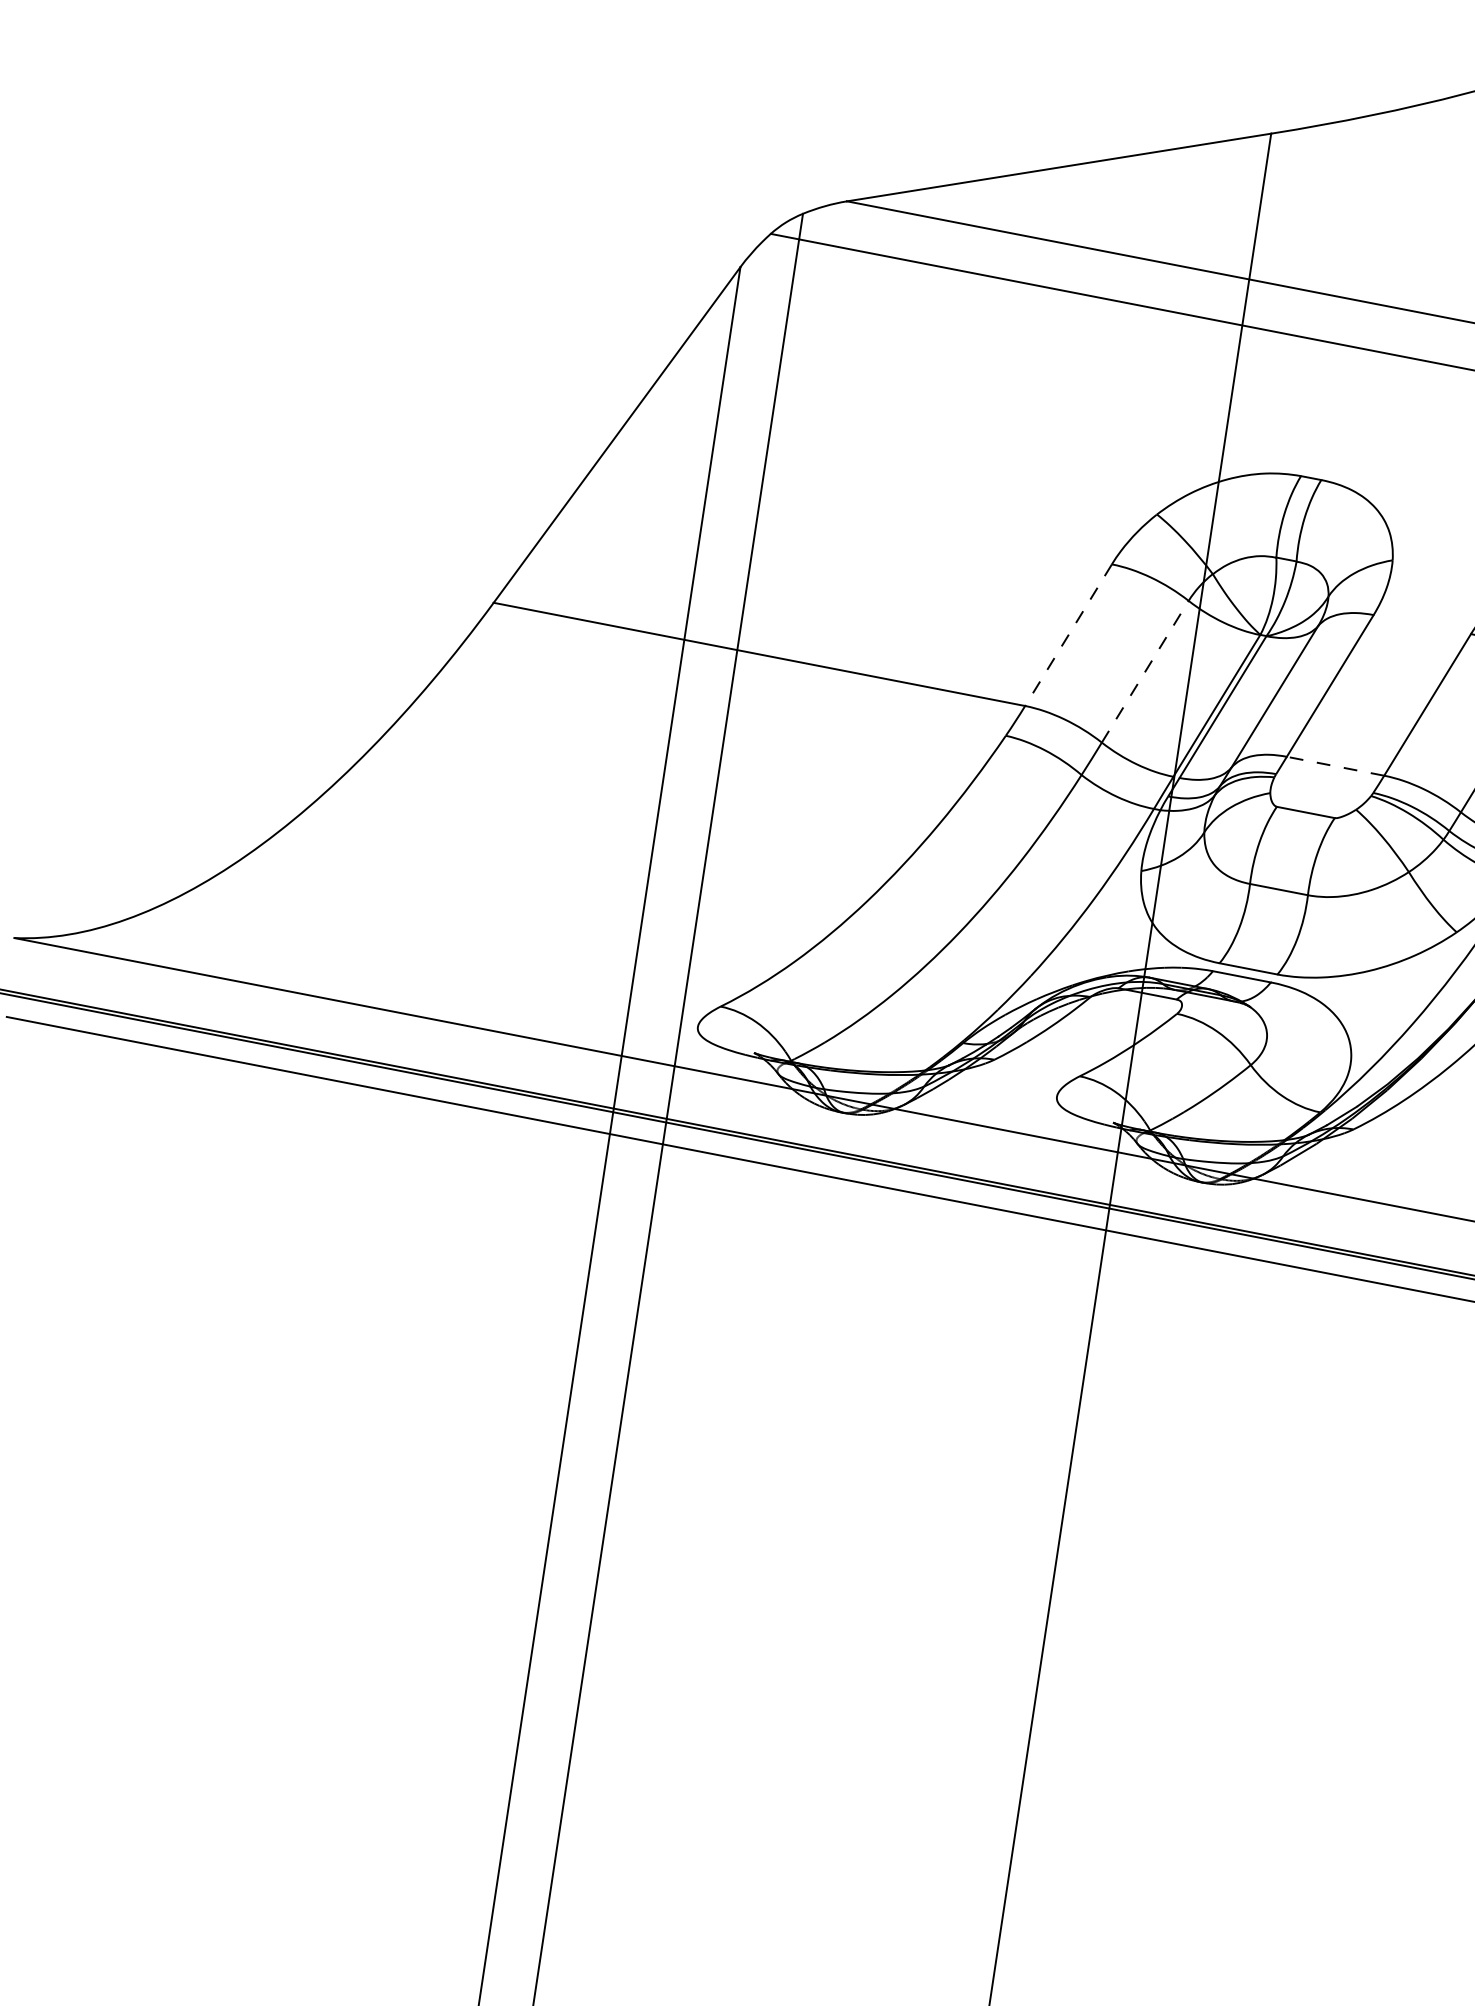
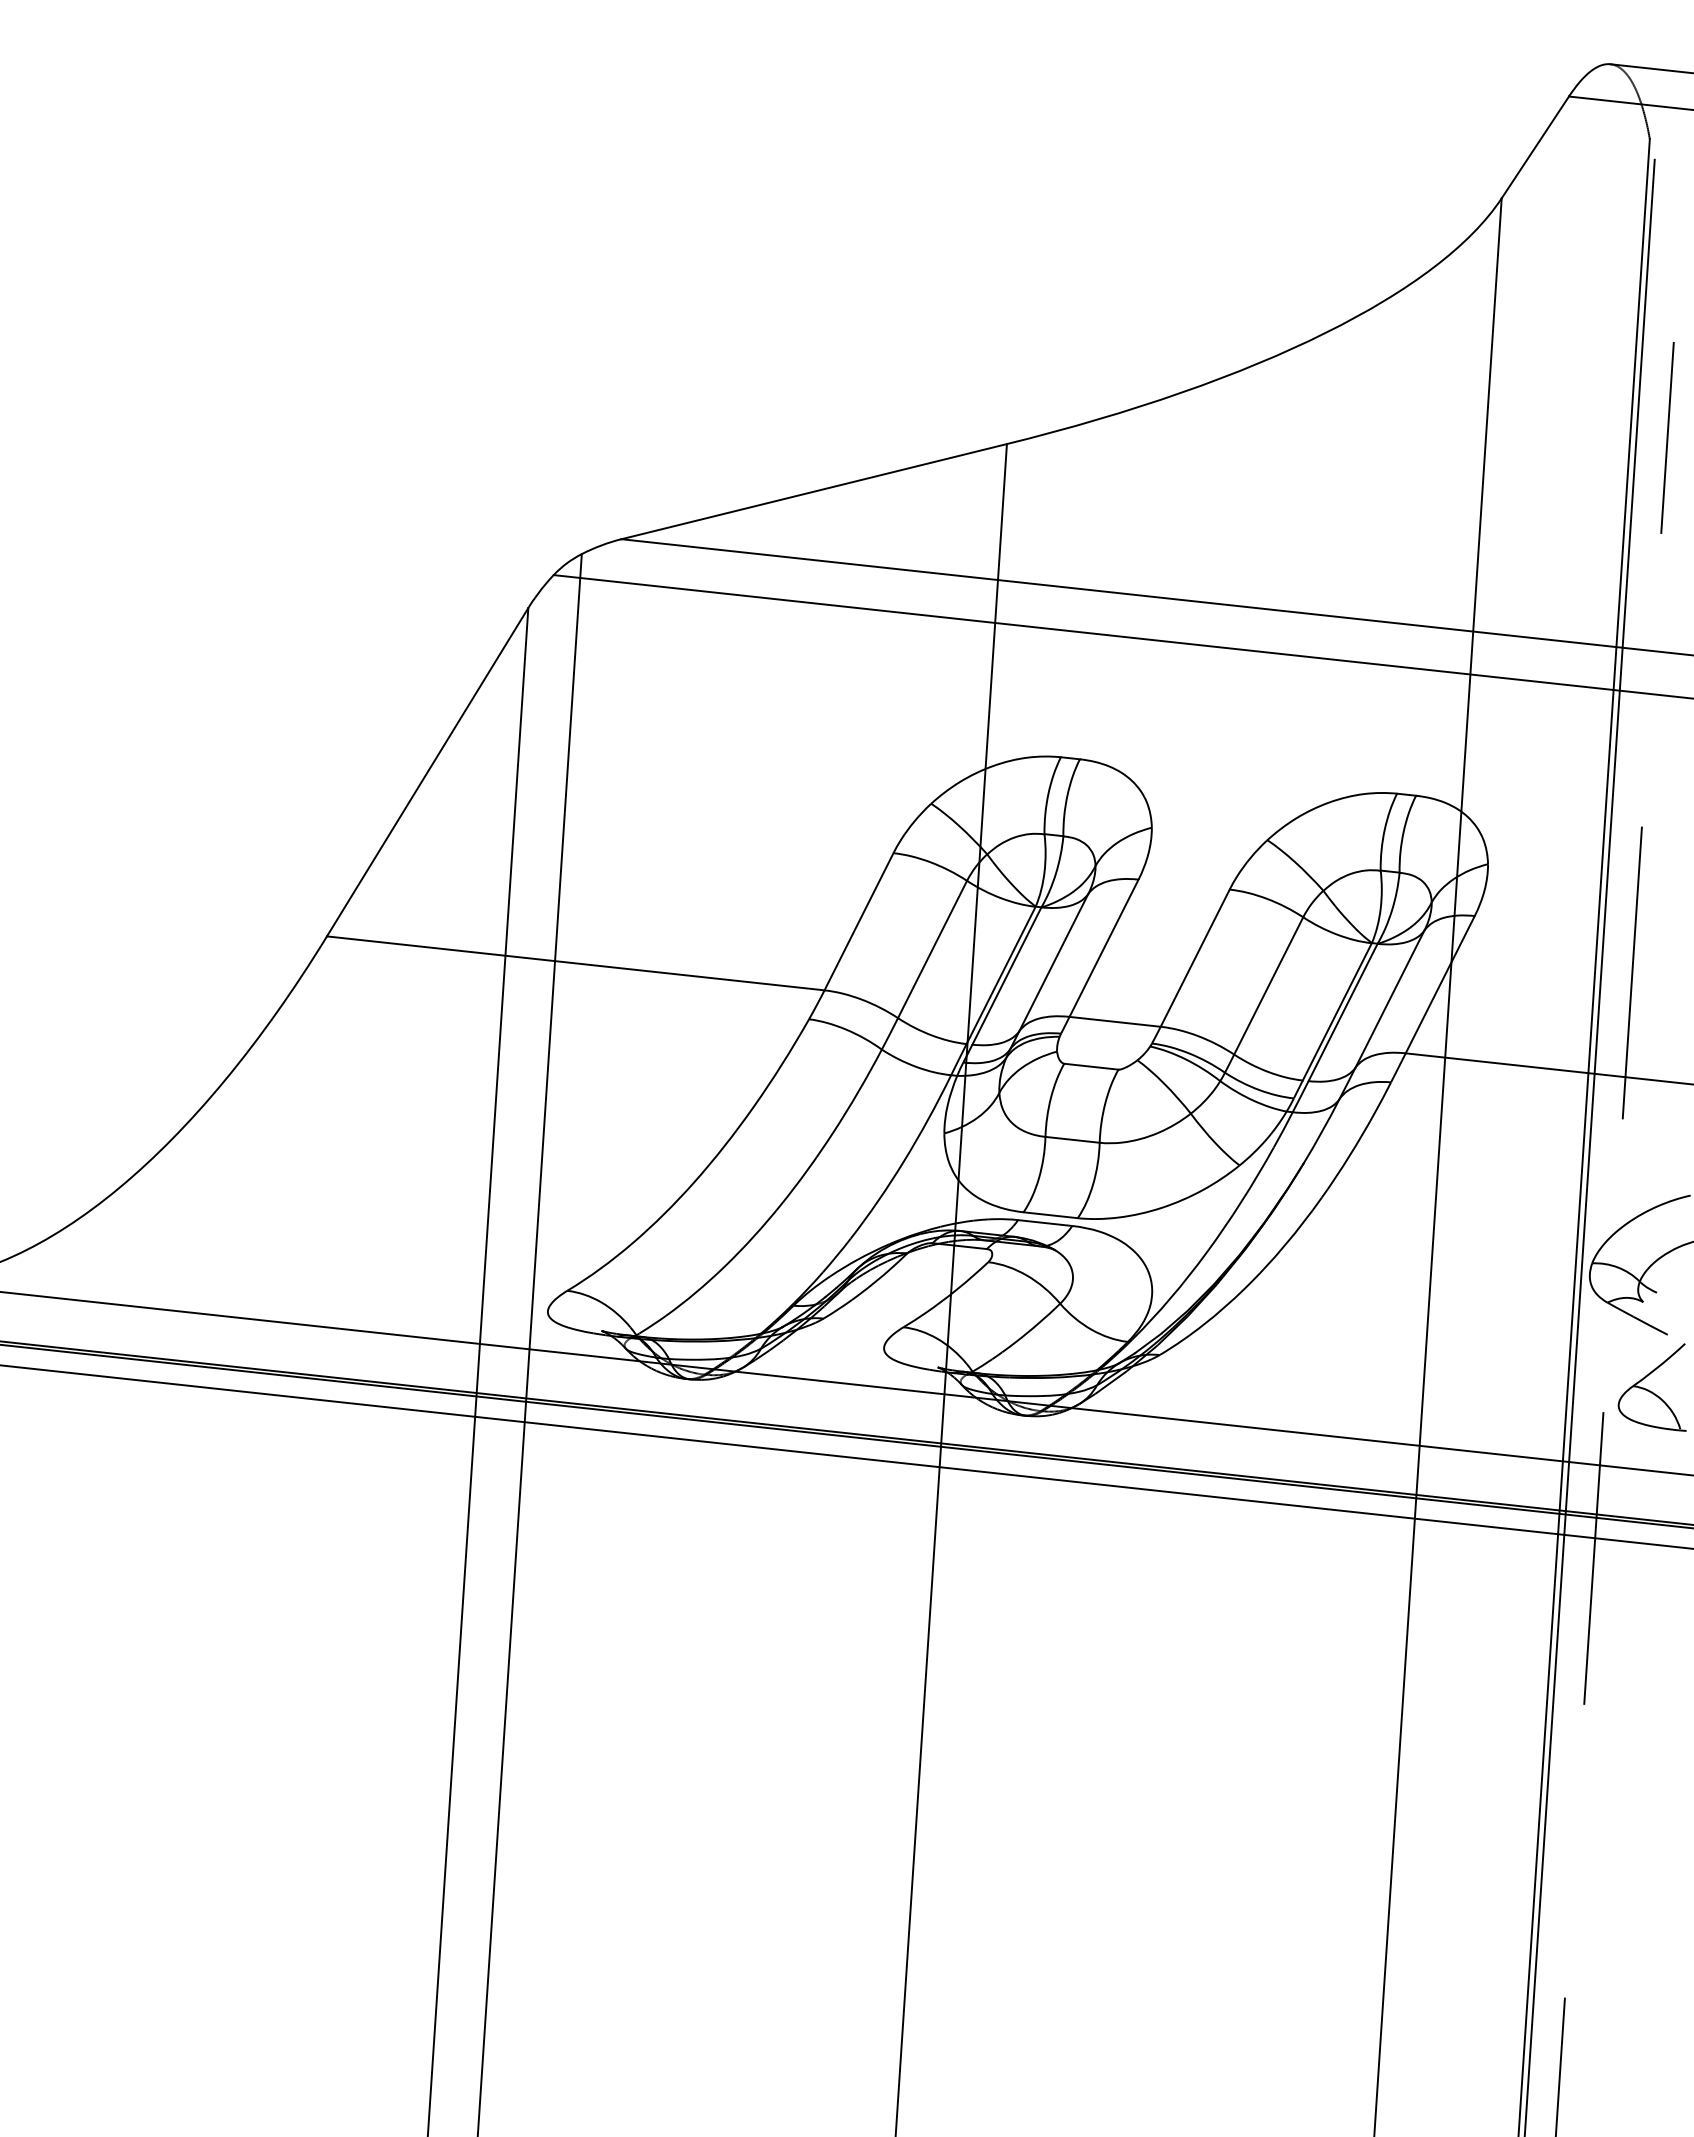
line: (1069, 634) -> (859, 921), dashed -> solid
line: (1145, 671) -> (932, 949), dashed -> solid
line: (1335, 765) -> (1115, 1021), dashed -> solid

